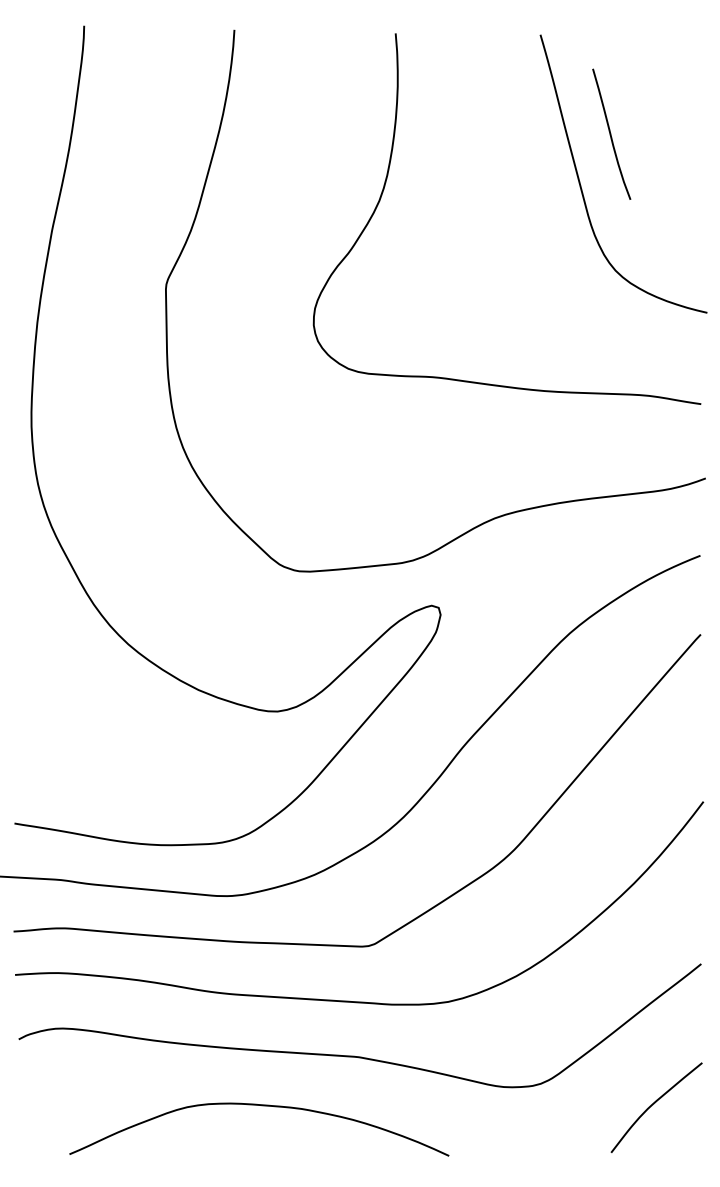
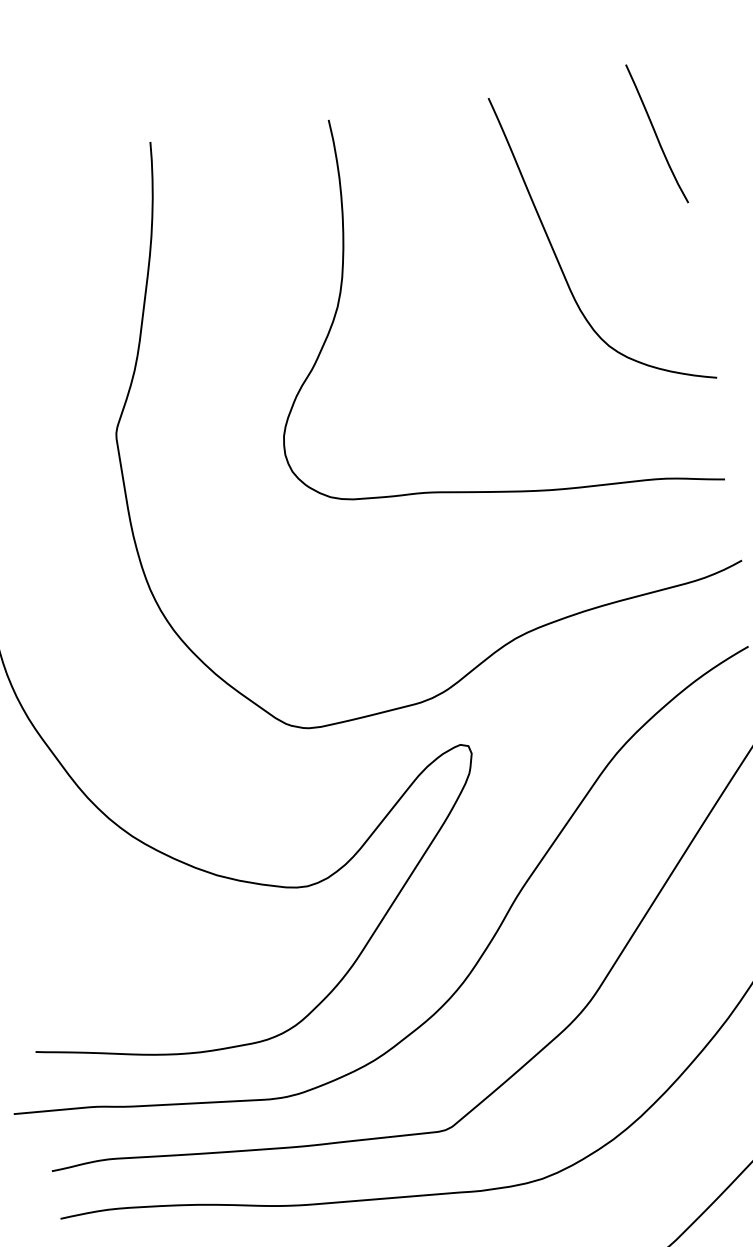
curve: (611, 133) -> (656, 132), moved

